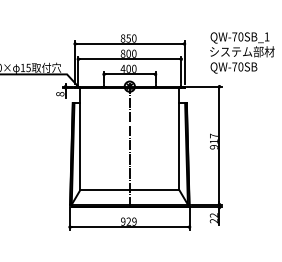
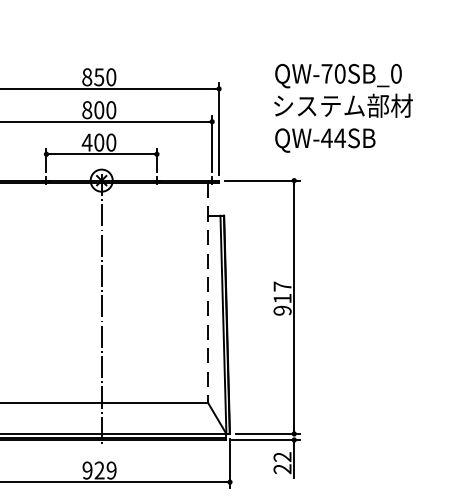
text: (266, 36) -> (395, 72), QW-70SB_1 -> QW-70SB_0
text: (237, 66) -> (332, 137), QW-70SB -> QW-44SB
line: (179, 139) -> (208, 294), solid -> dashed

